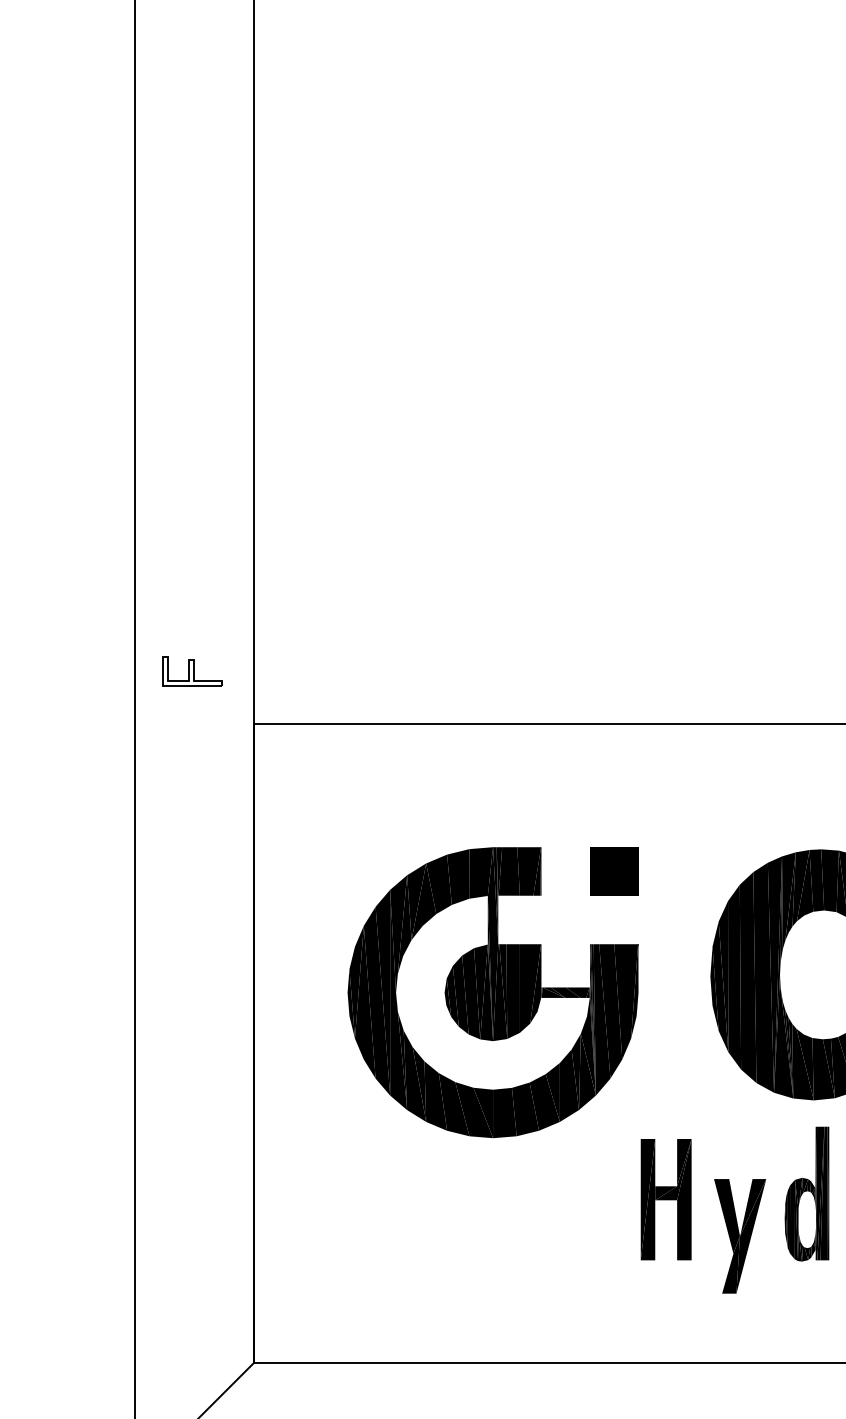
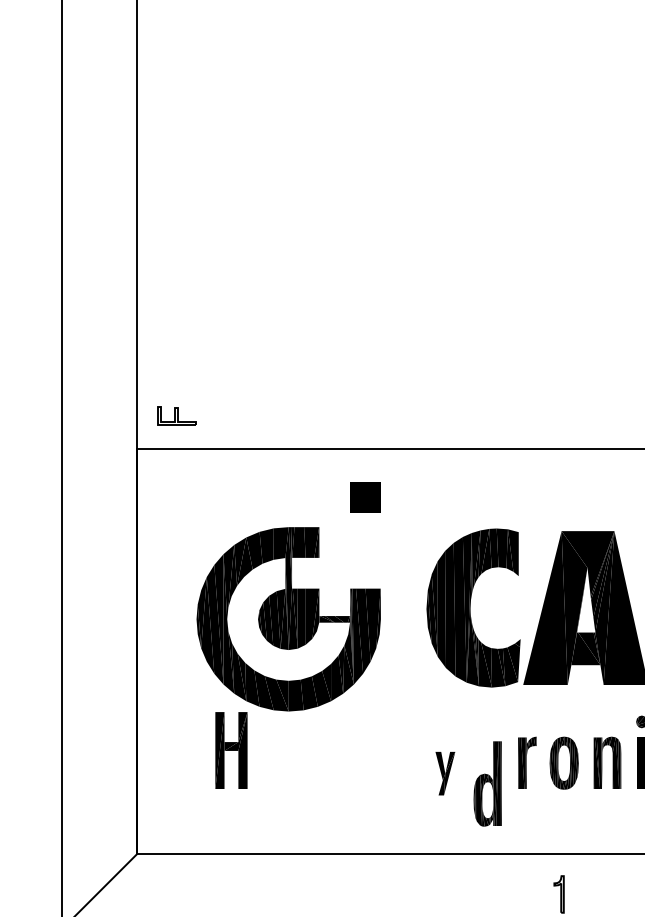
part: (191, 671) -> (176, 415), moved
part: (614, 871) -> (365, 497), moved
part: (806, 1193) -> (487, 783), moved
part: (666, 1199) -> (231, 750), moved
part: (740, 1235) -> (445, 773), size x0.6

